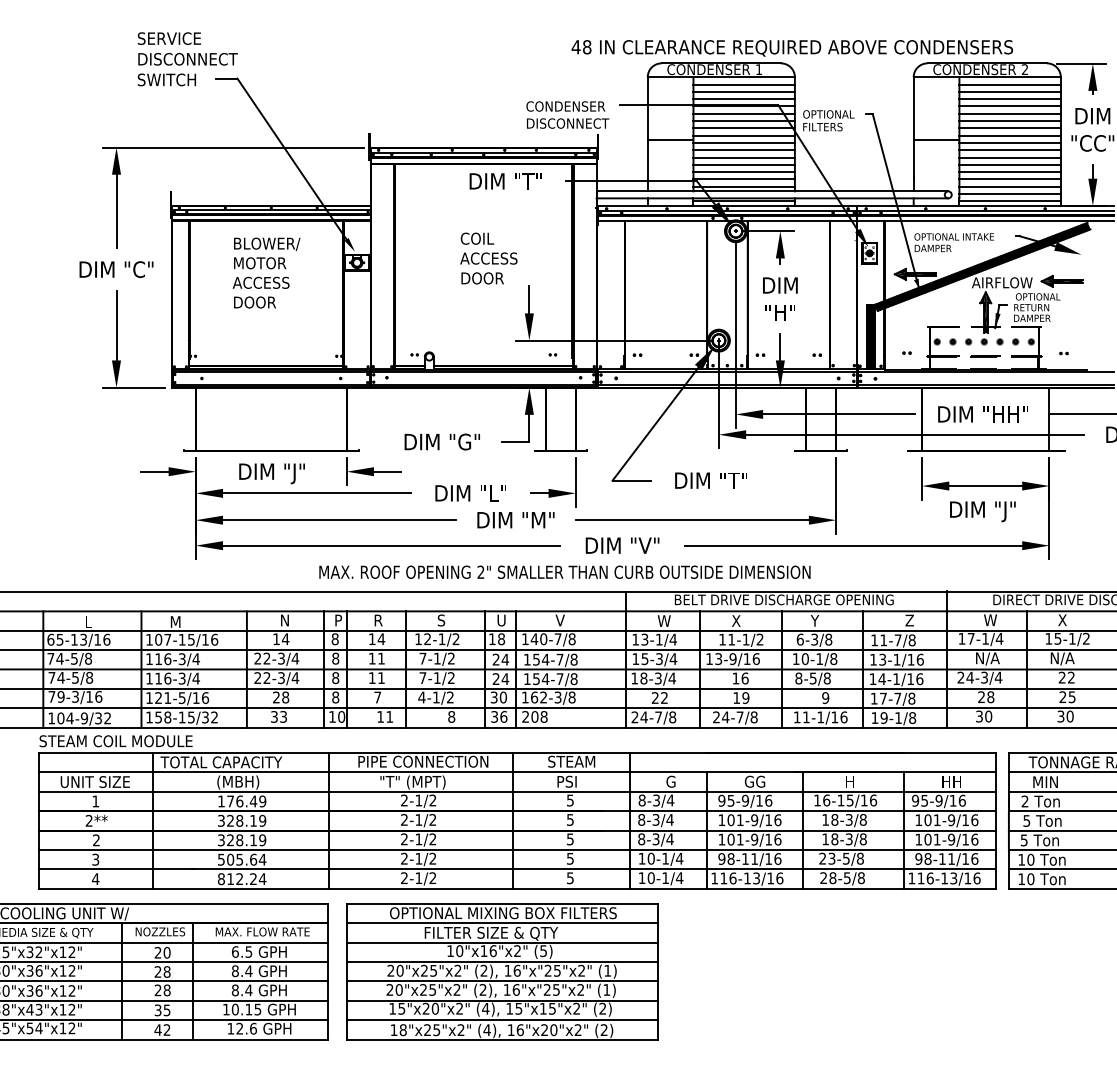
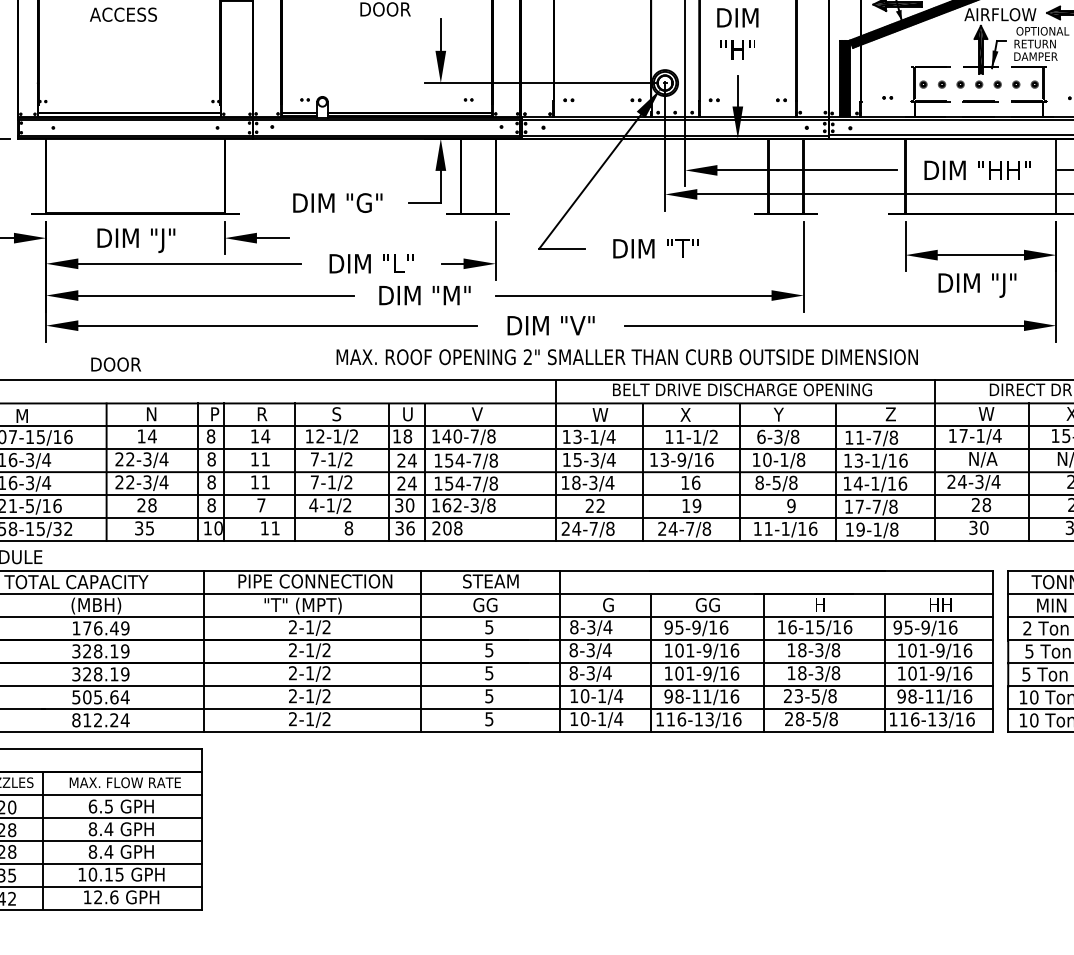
text: (254, 302) -> (115, 364), moved
text: (564, 571) -> (626, 356), moved
text: (283, 716) -> (149, 527), 33 -> 35
text: (566, 781) -> (484, 604), PSI -> GG
part: (502, 971) -> (409, 829), removed

